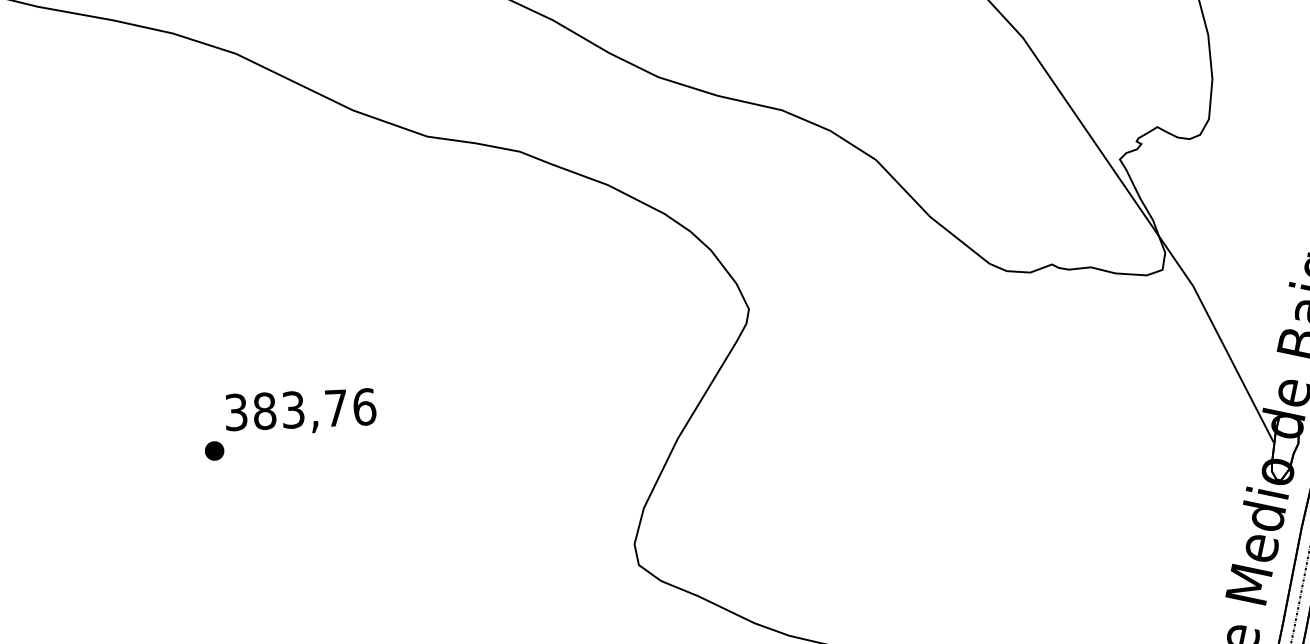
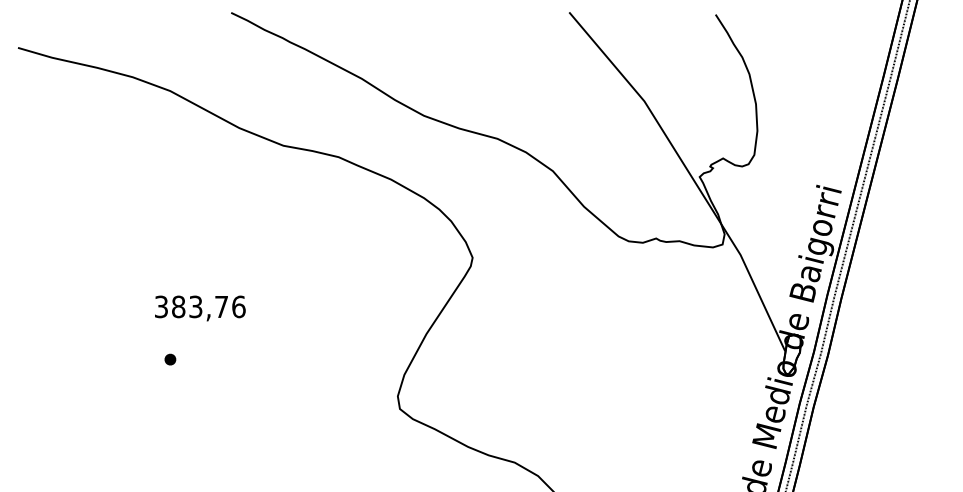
part: (214, 450) -> (170, 359), moved

